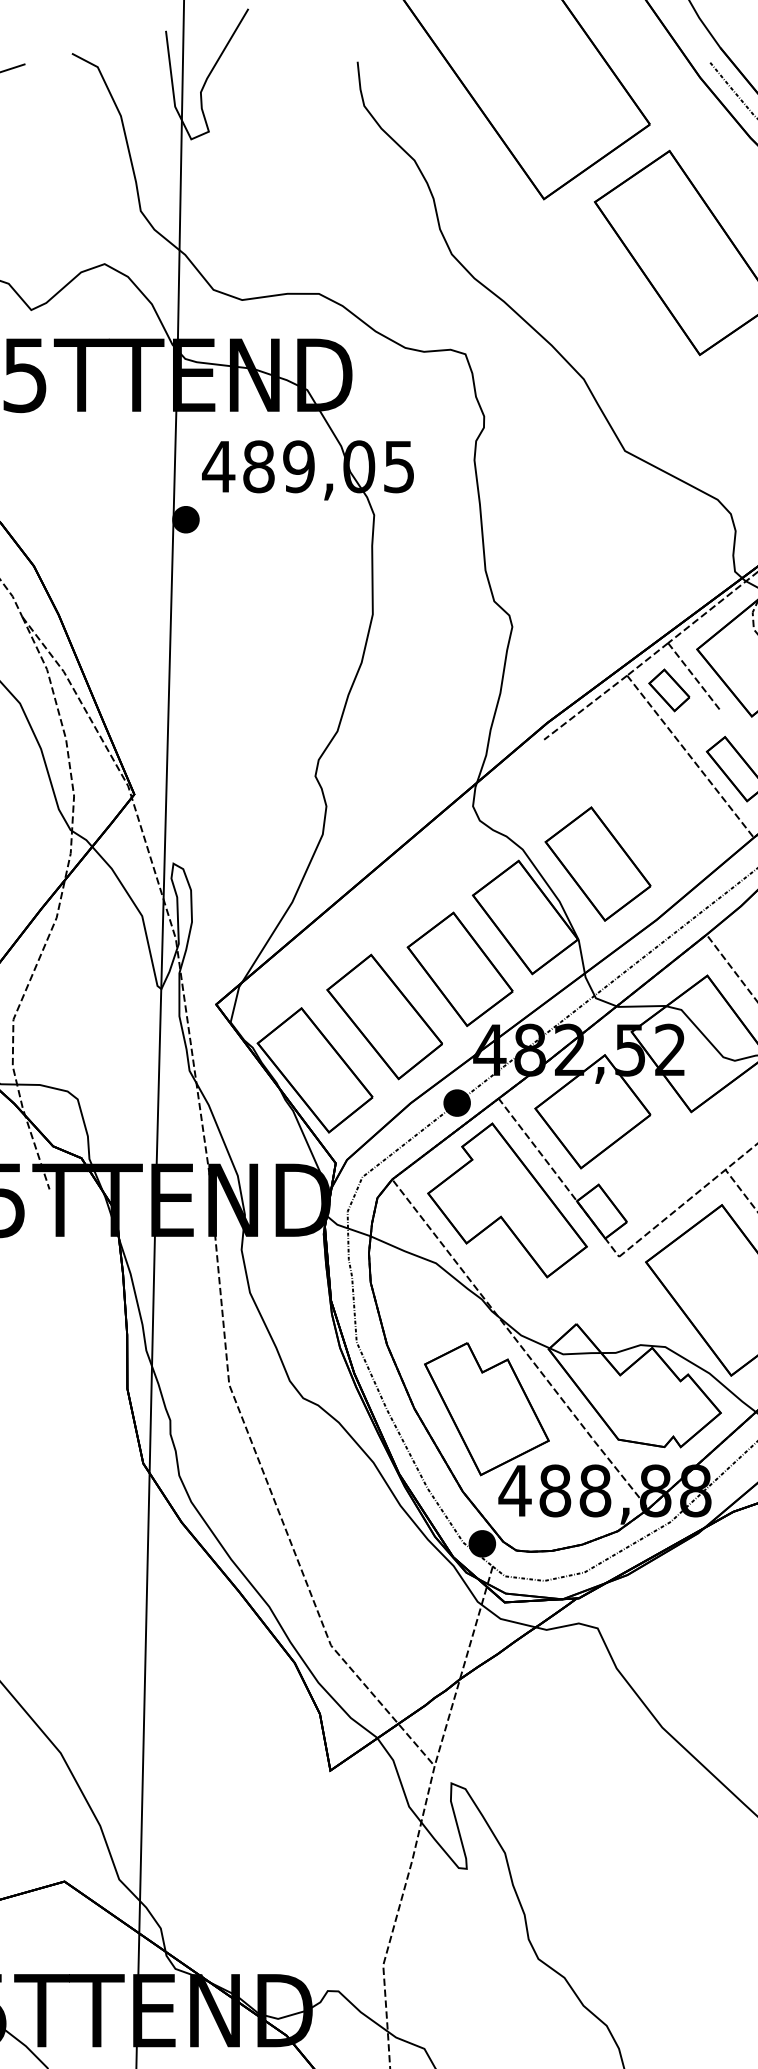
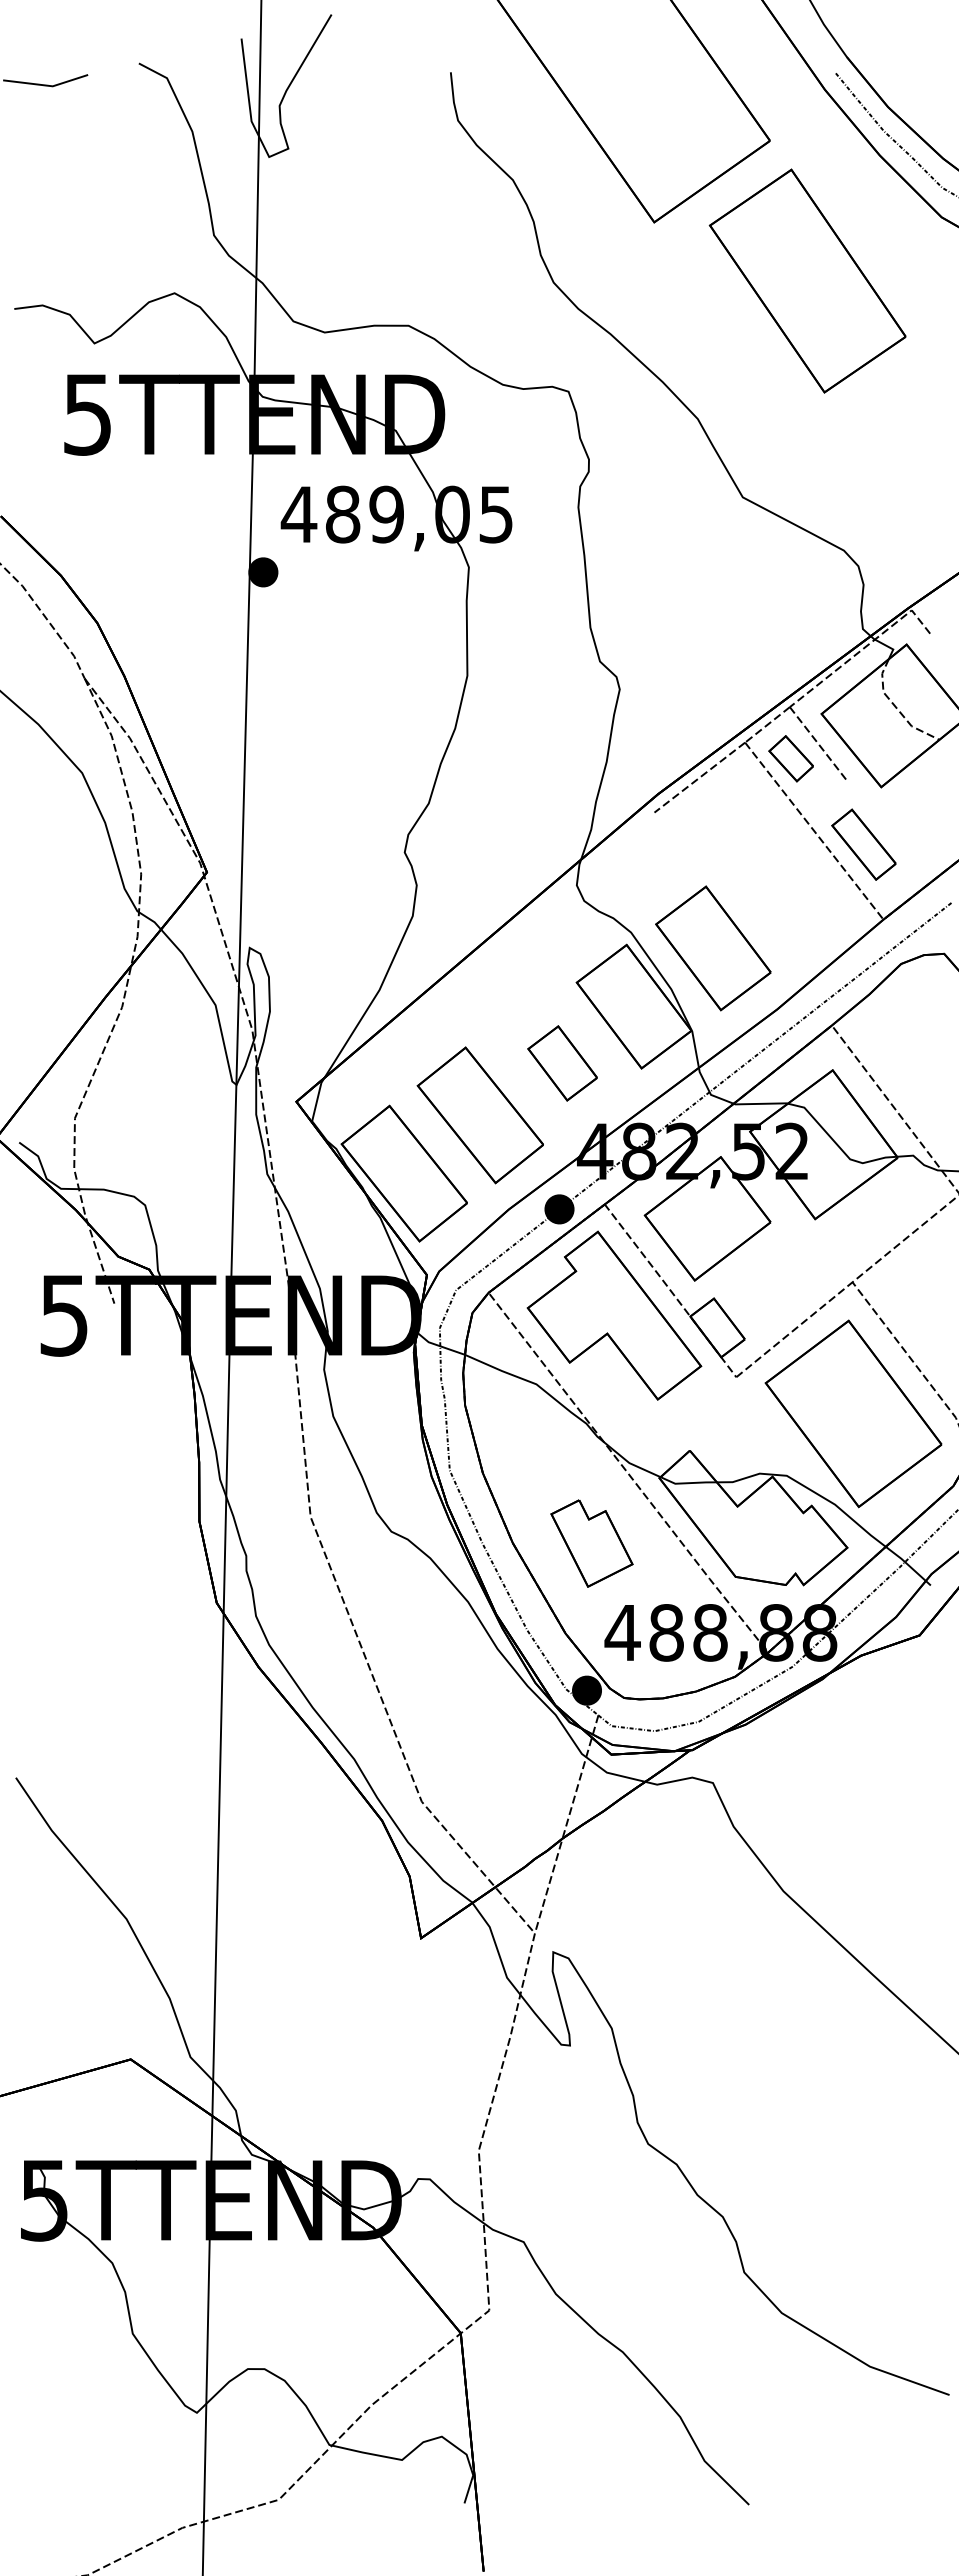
part: (459, 969) -> (562, 1063), size x0.6
part: (486, 1409) -> (591, 1543), size x0.6

